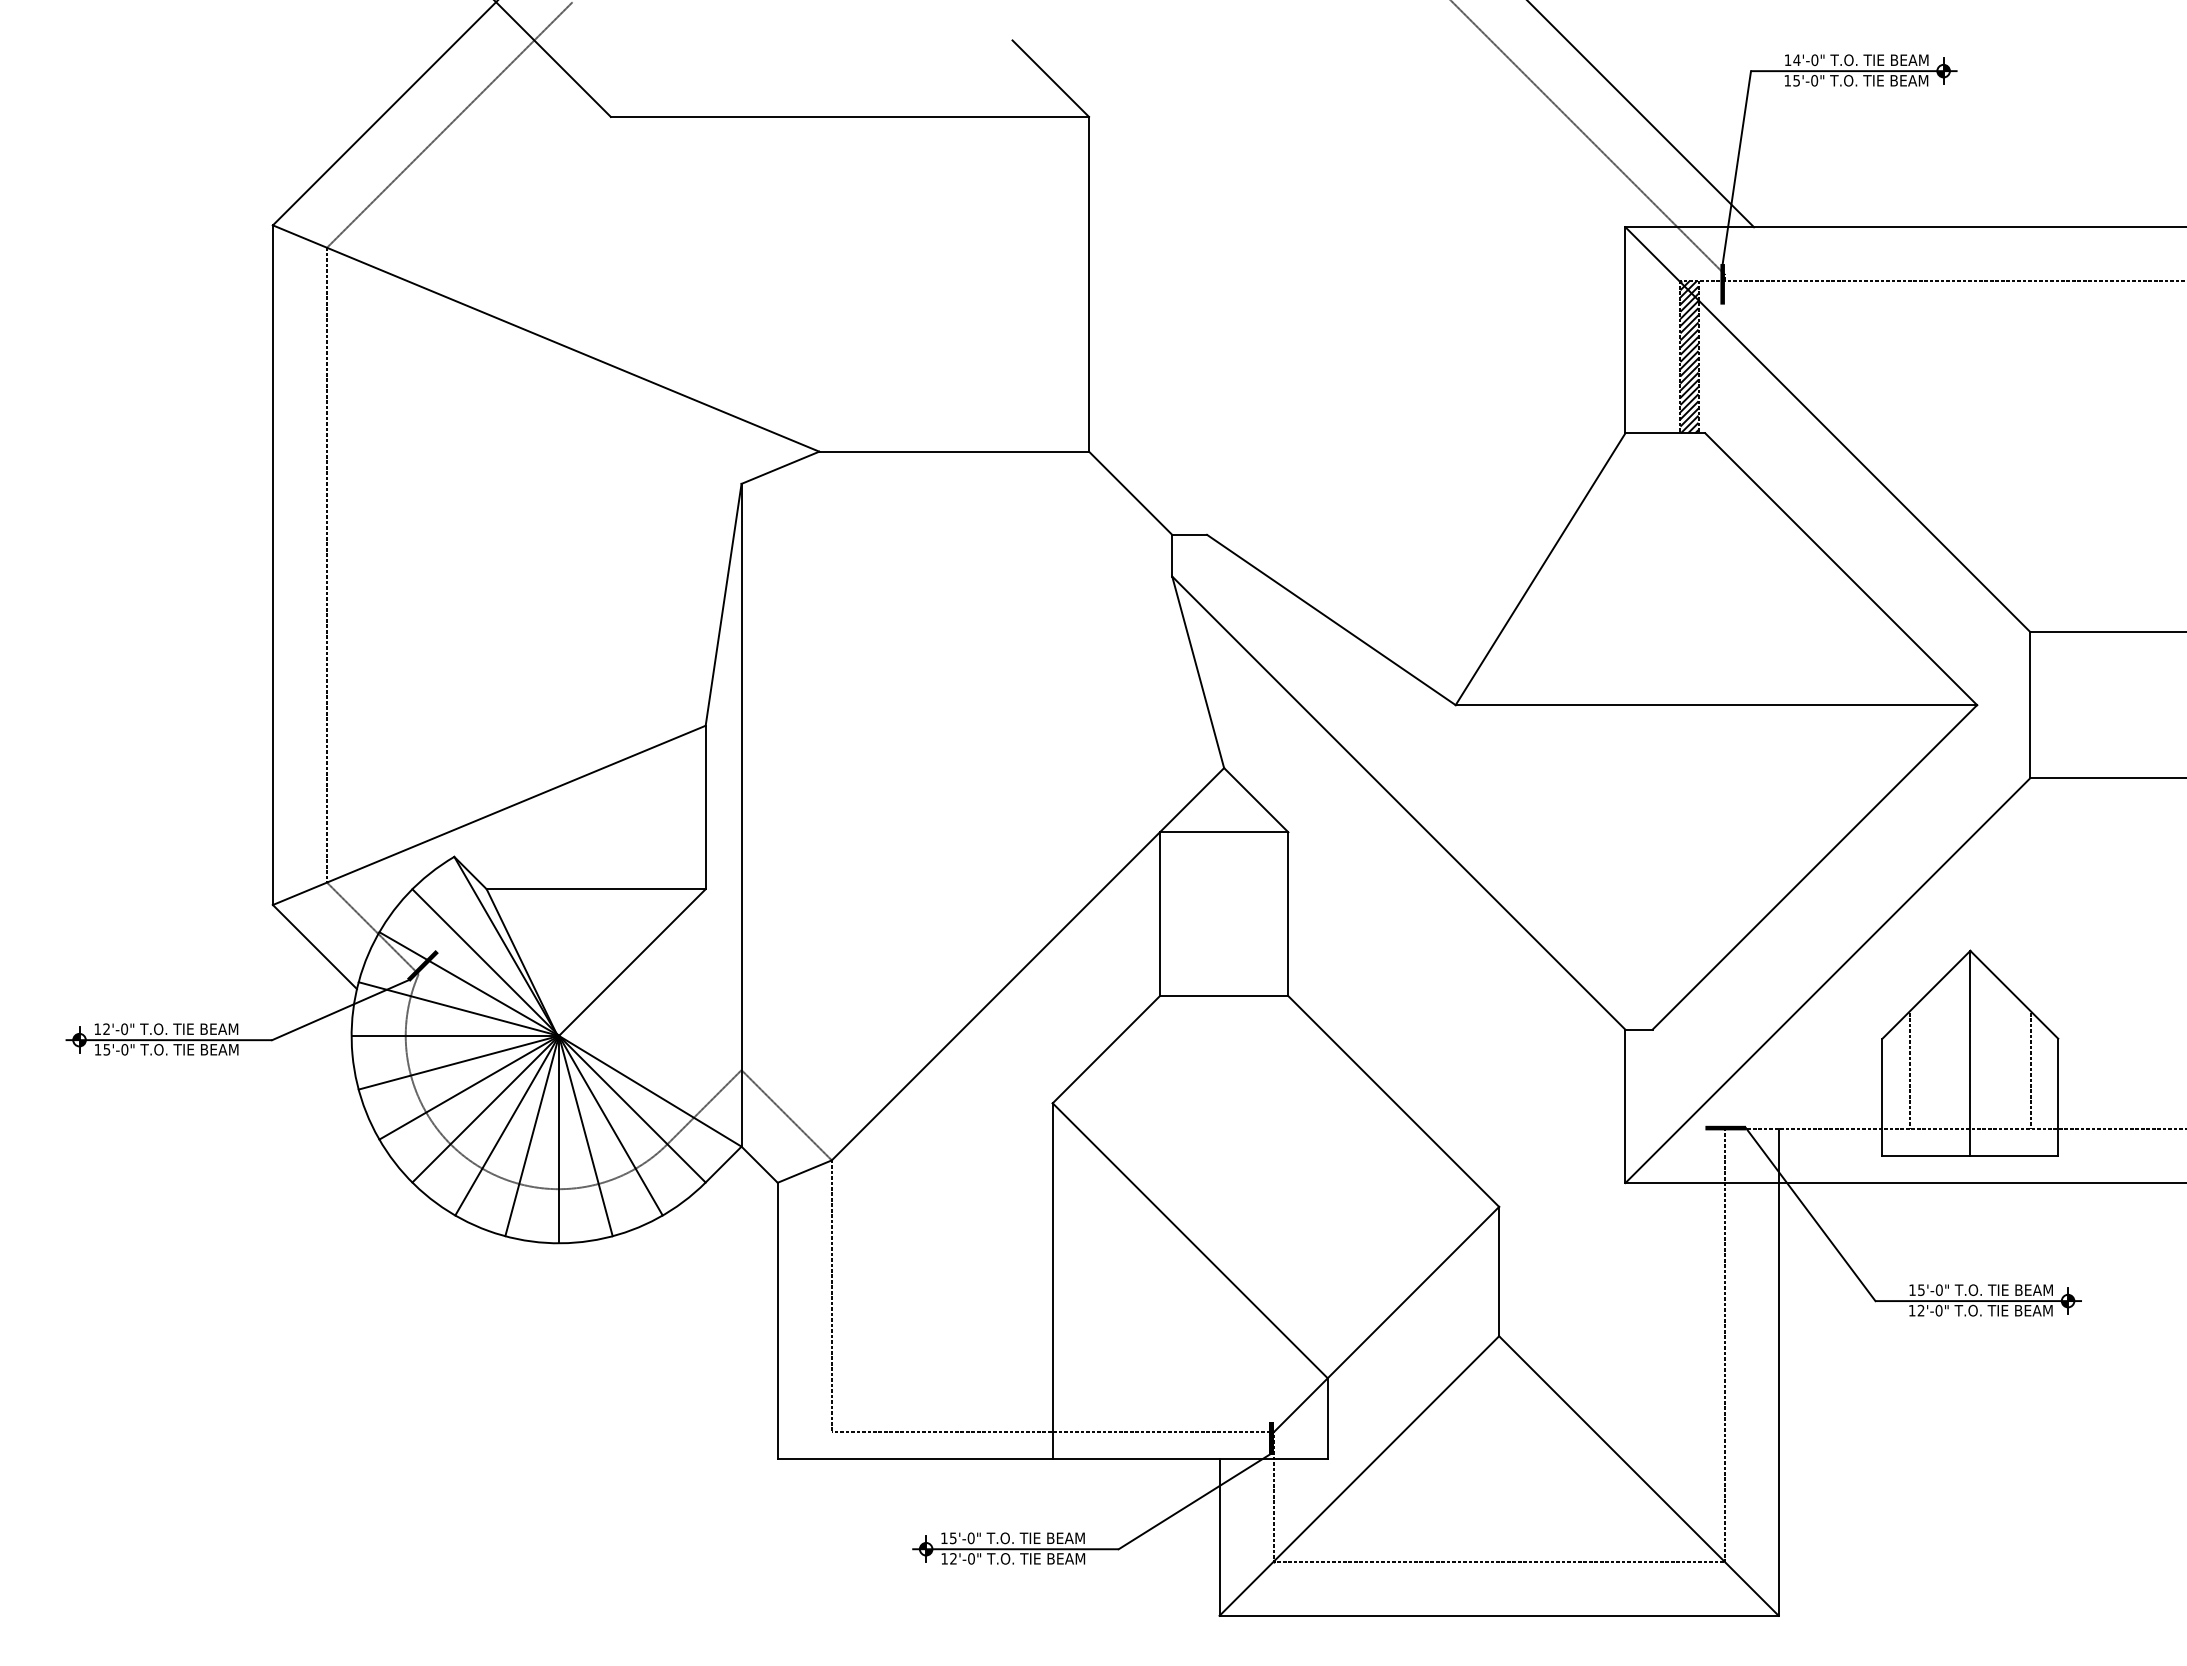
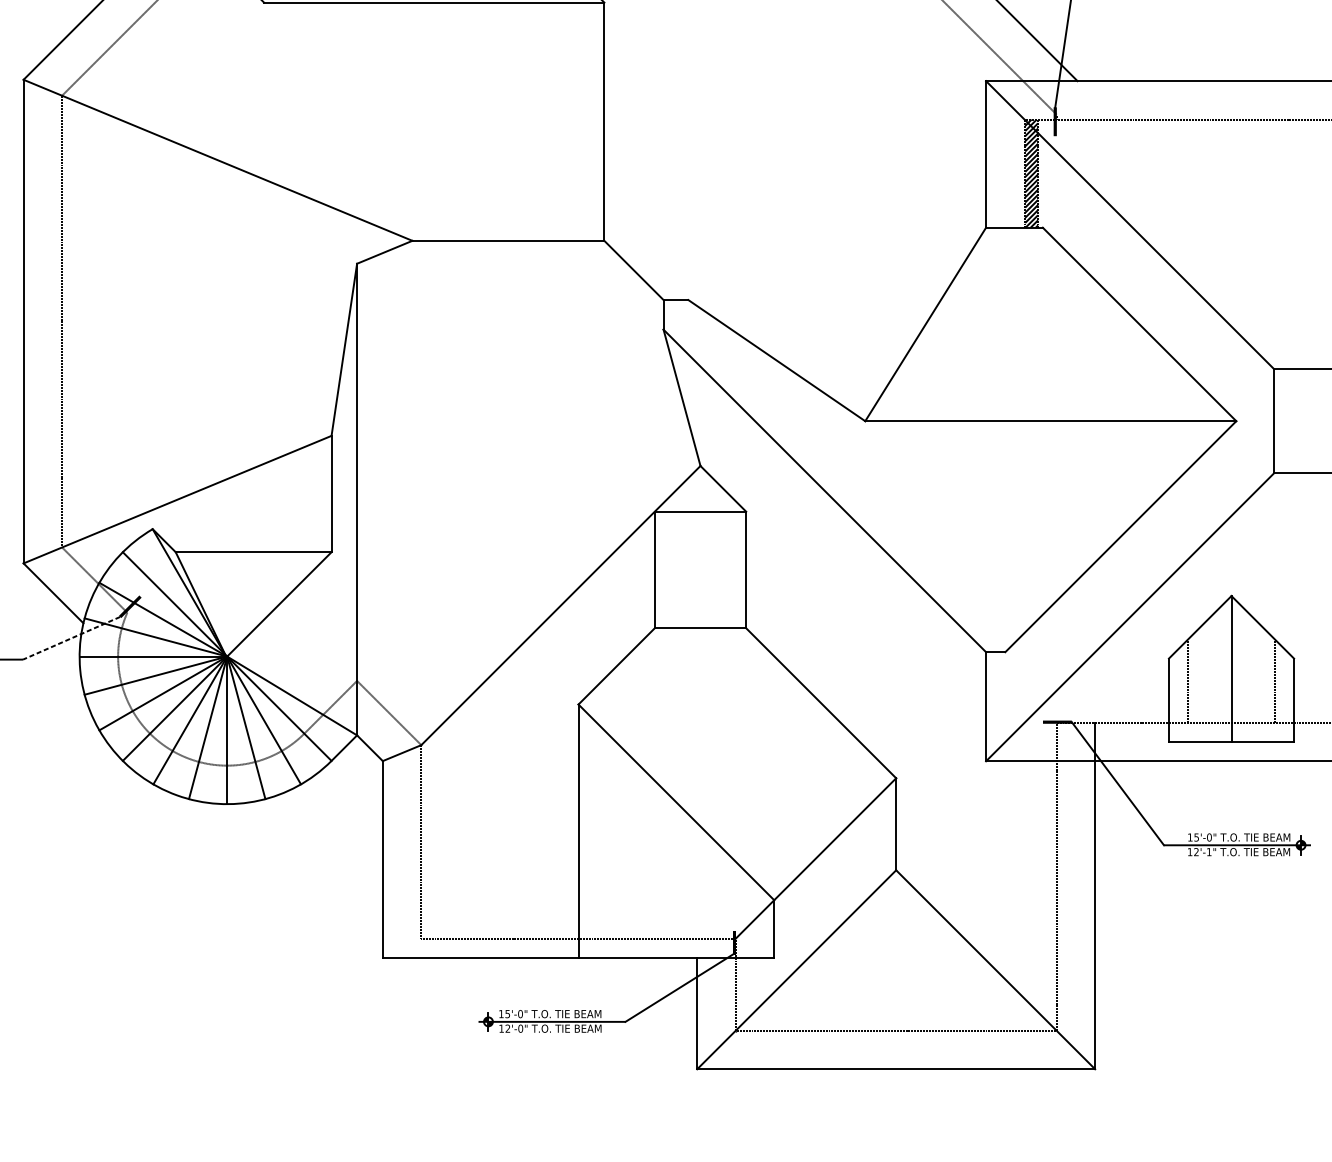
line: (339, 1010) -> (70, 638), solid -> dashed
text: (1938, 1310) -> (1208, 851), 12'-0" -> 12'-1"

